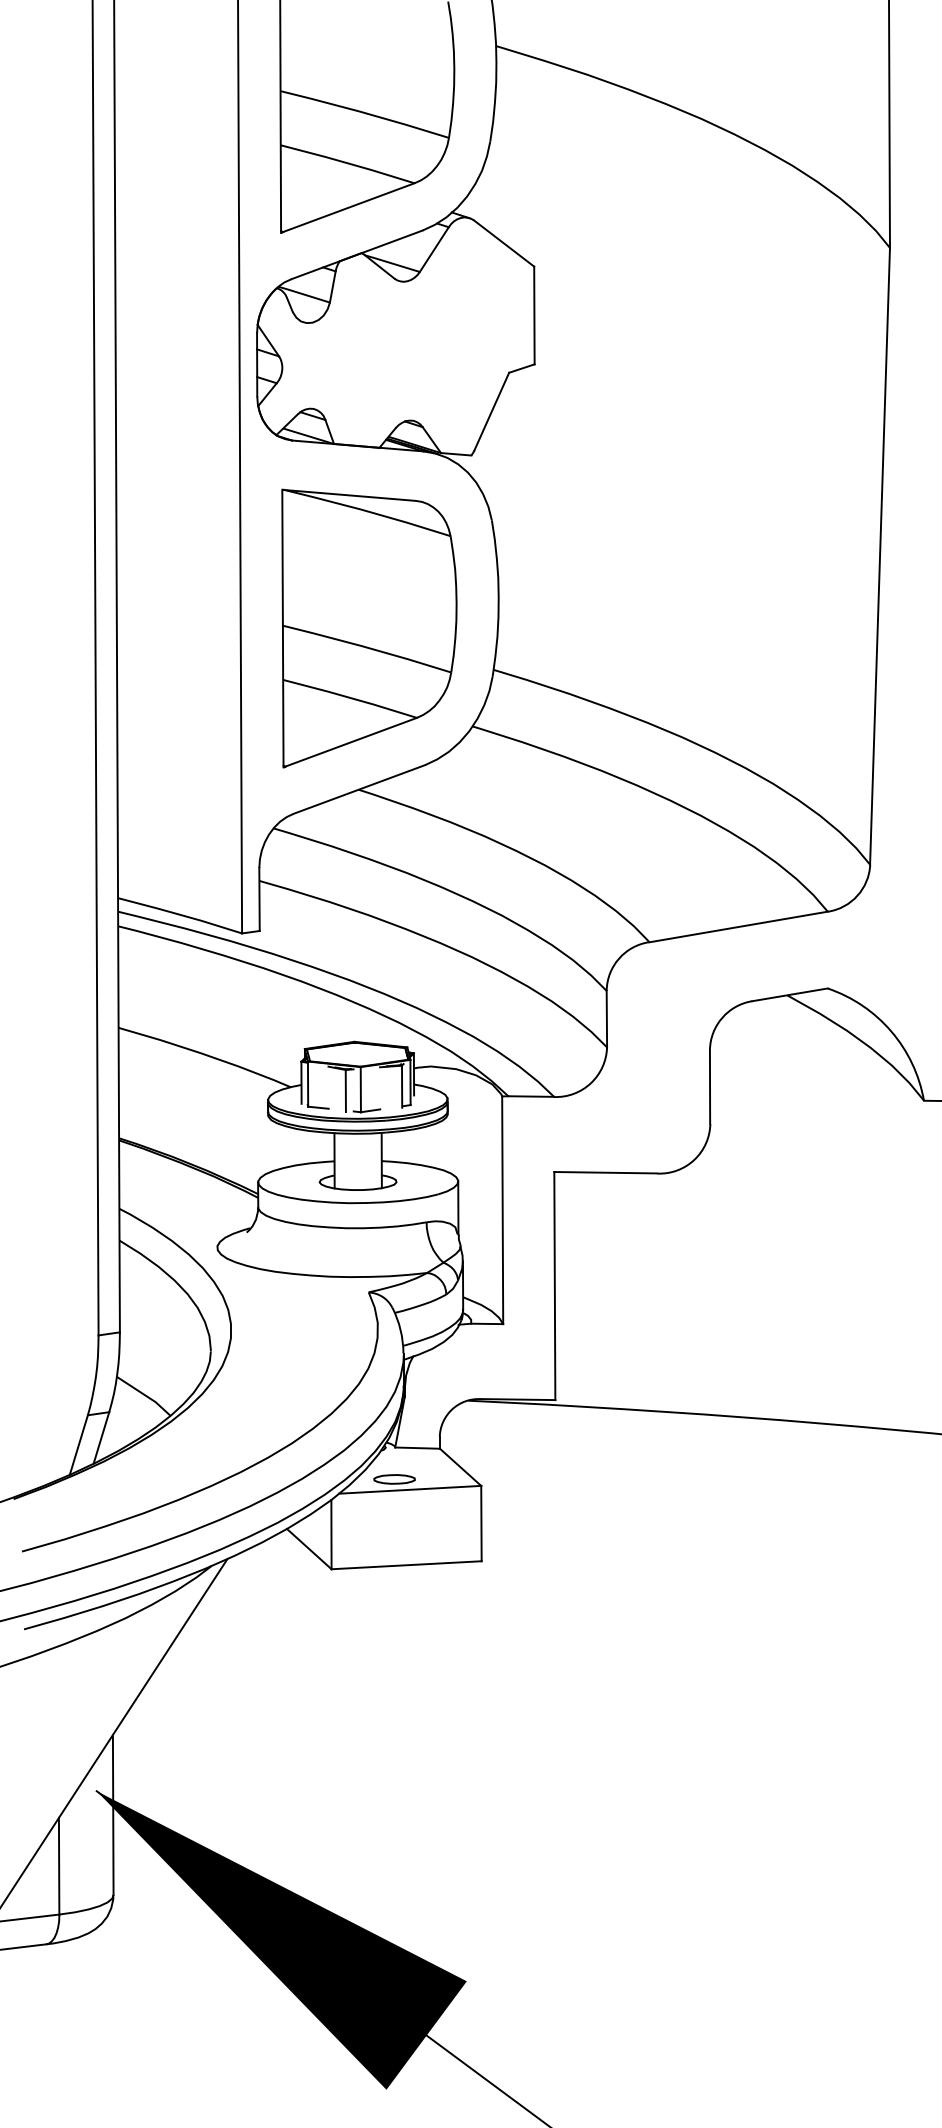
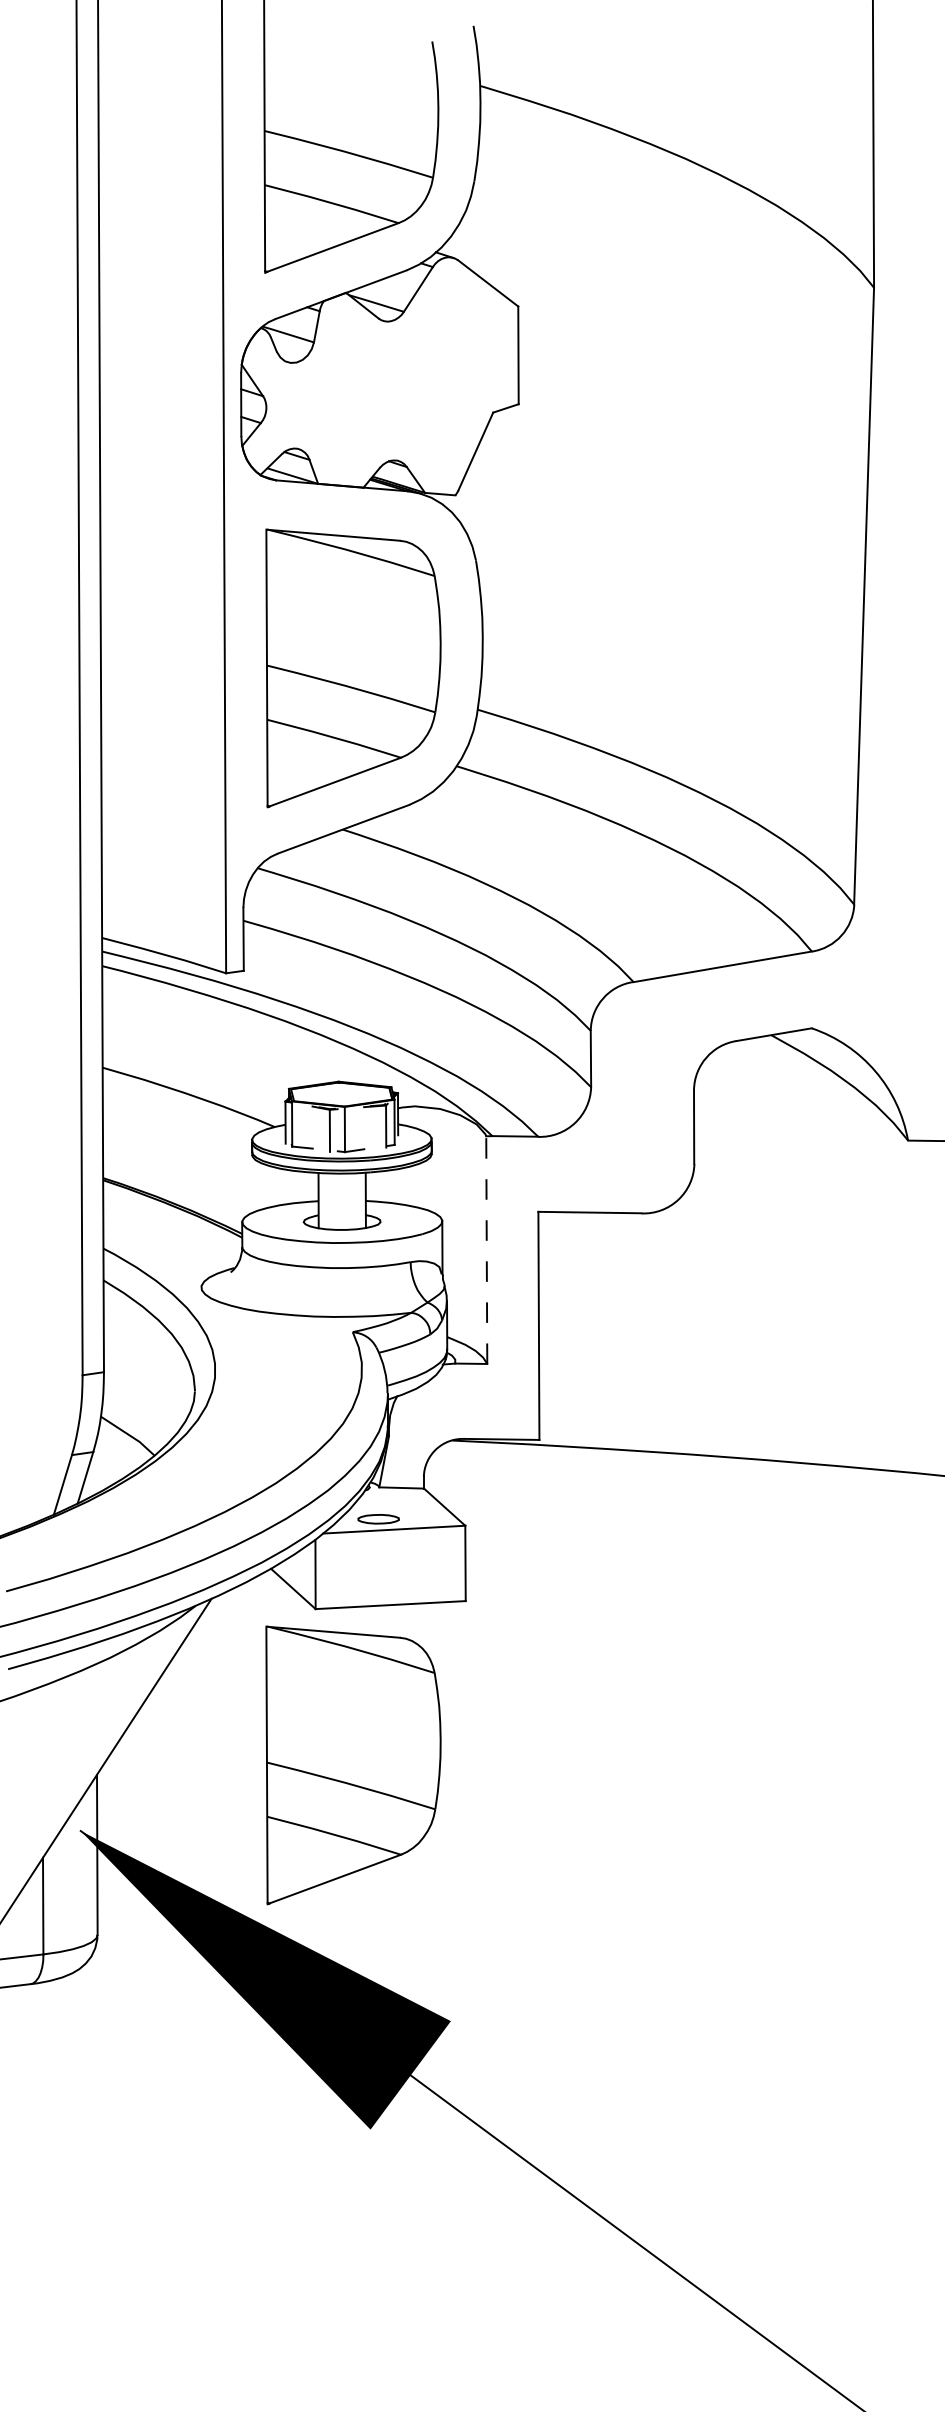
line: (502, 1210) -> (486, 1250), solid -> dashed
part: (369, 1725) -> (353, 1765), added

